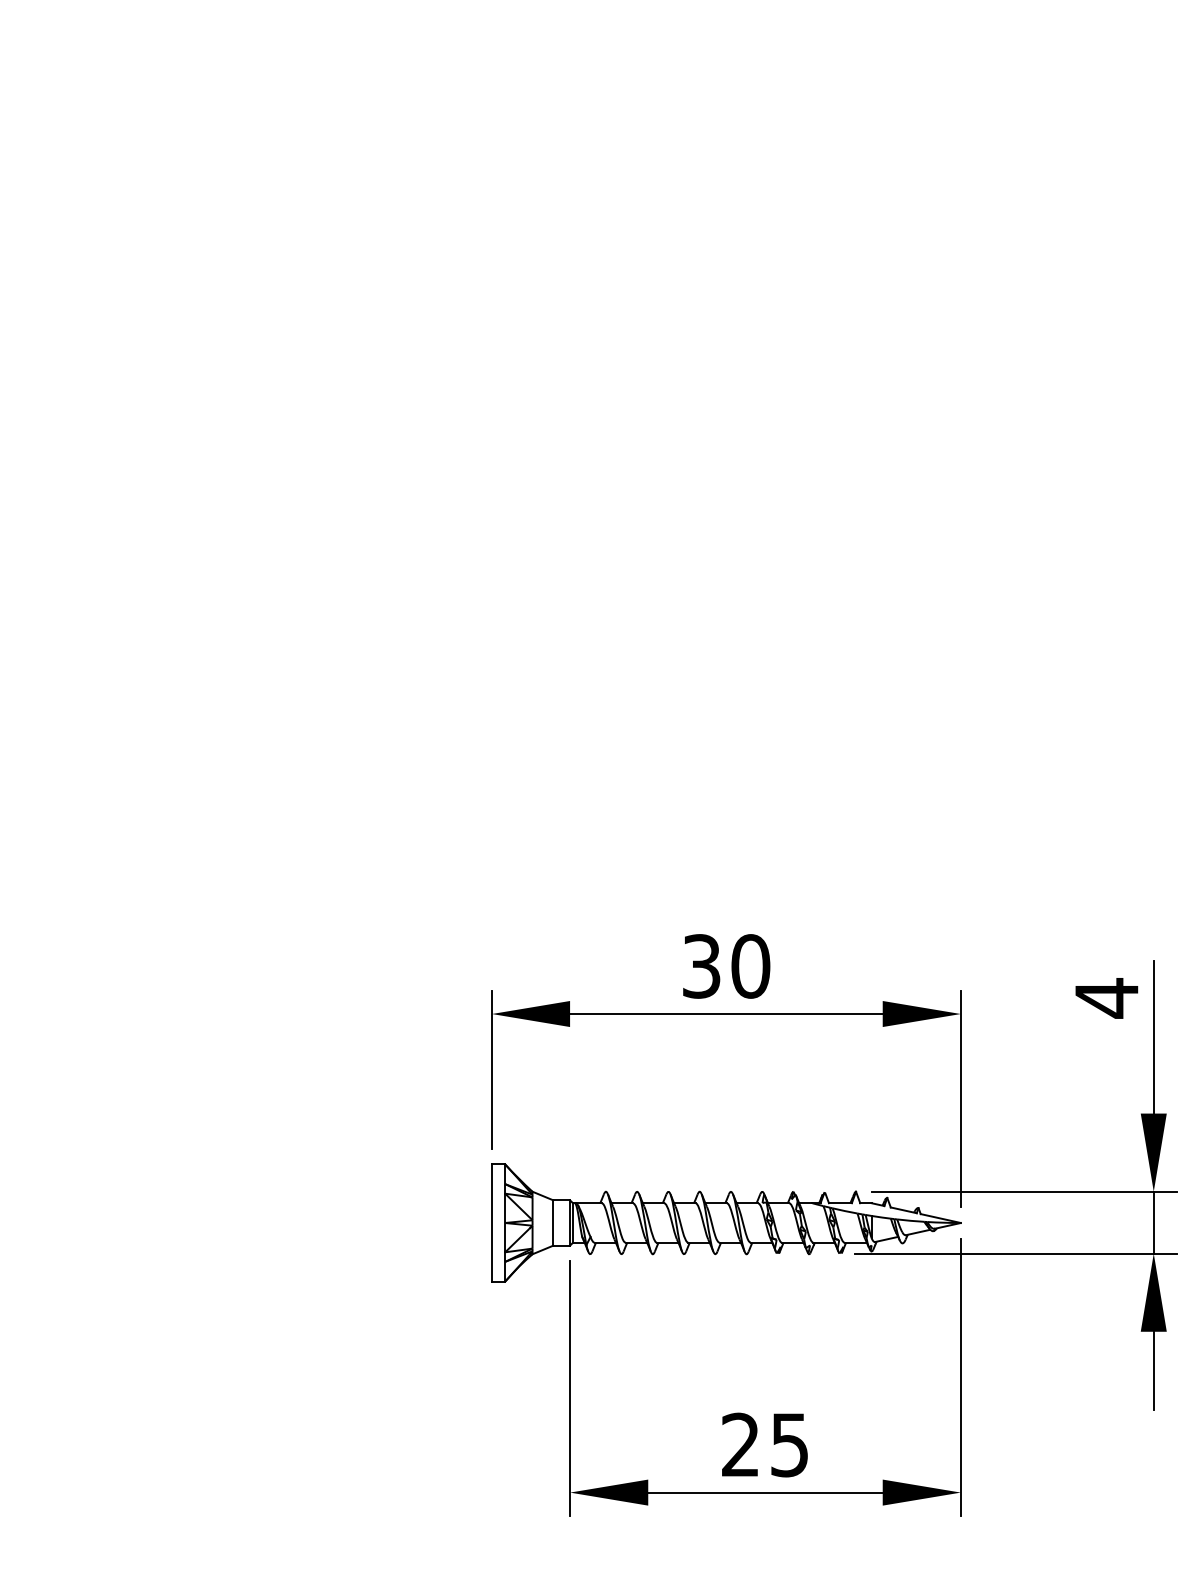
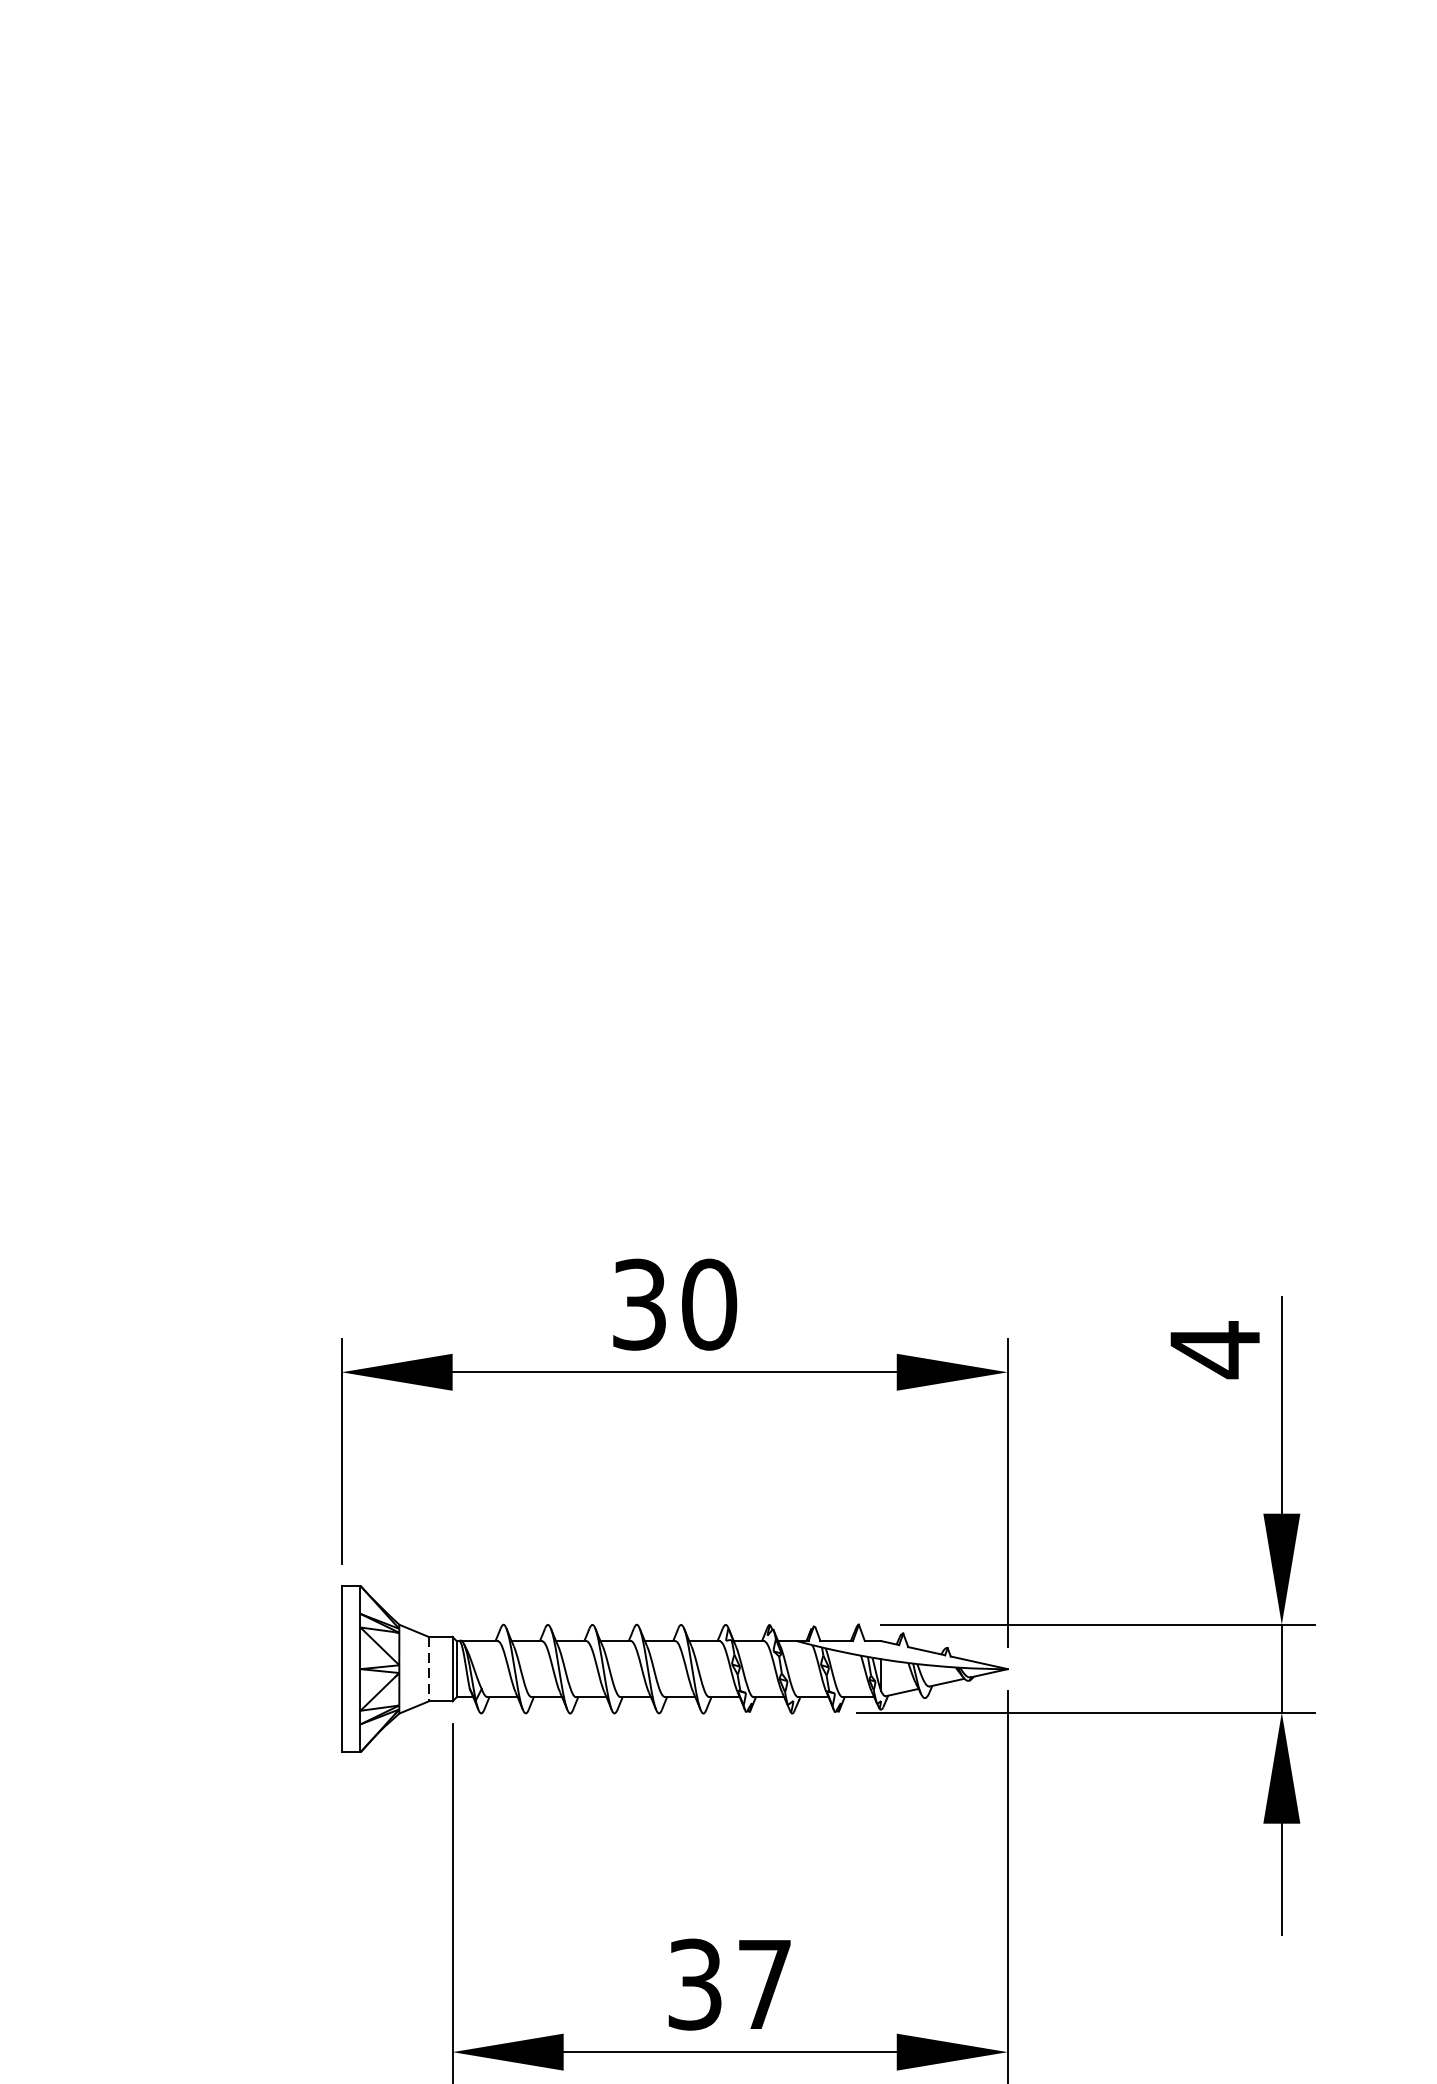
line: (553, 1223) -> (429, 1669), solid -> dashed
text: (764, 1444) -> (728, 1983), 25 -> 37

